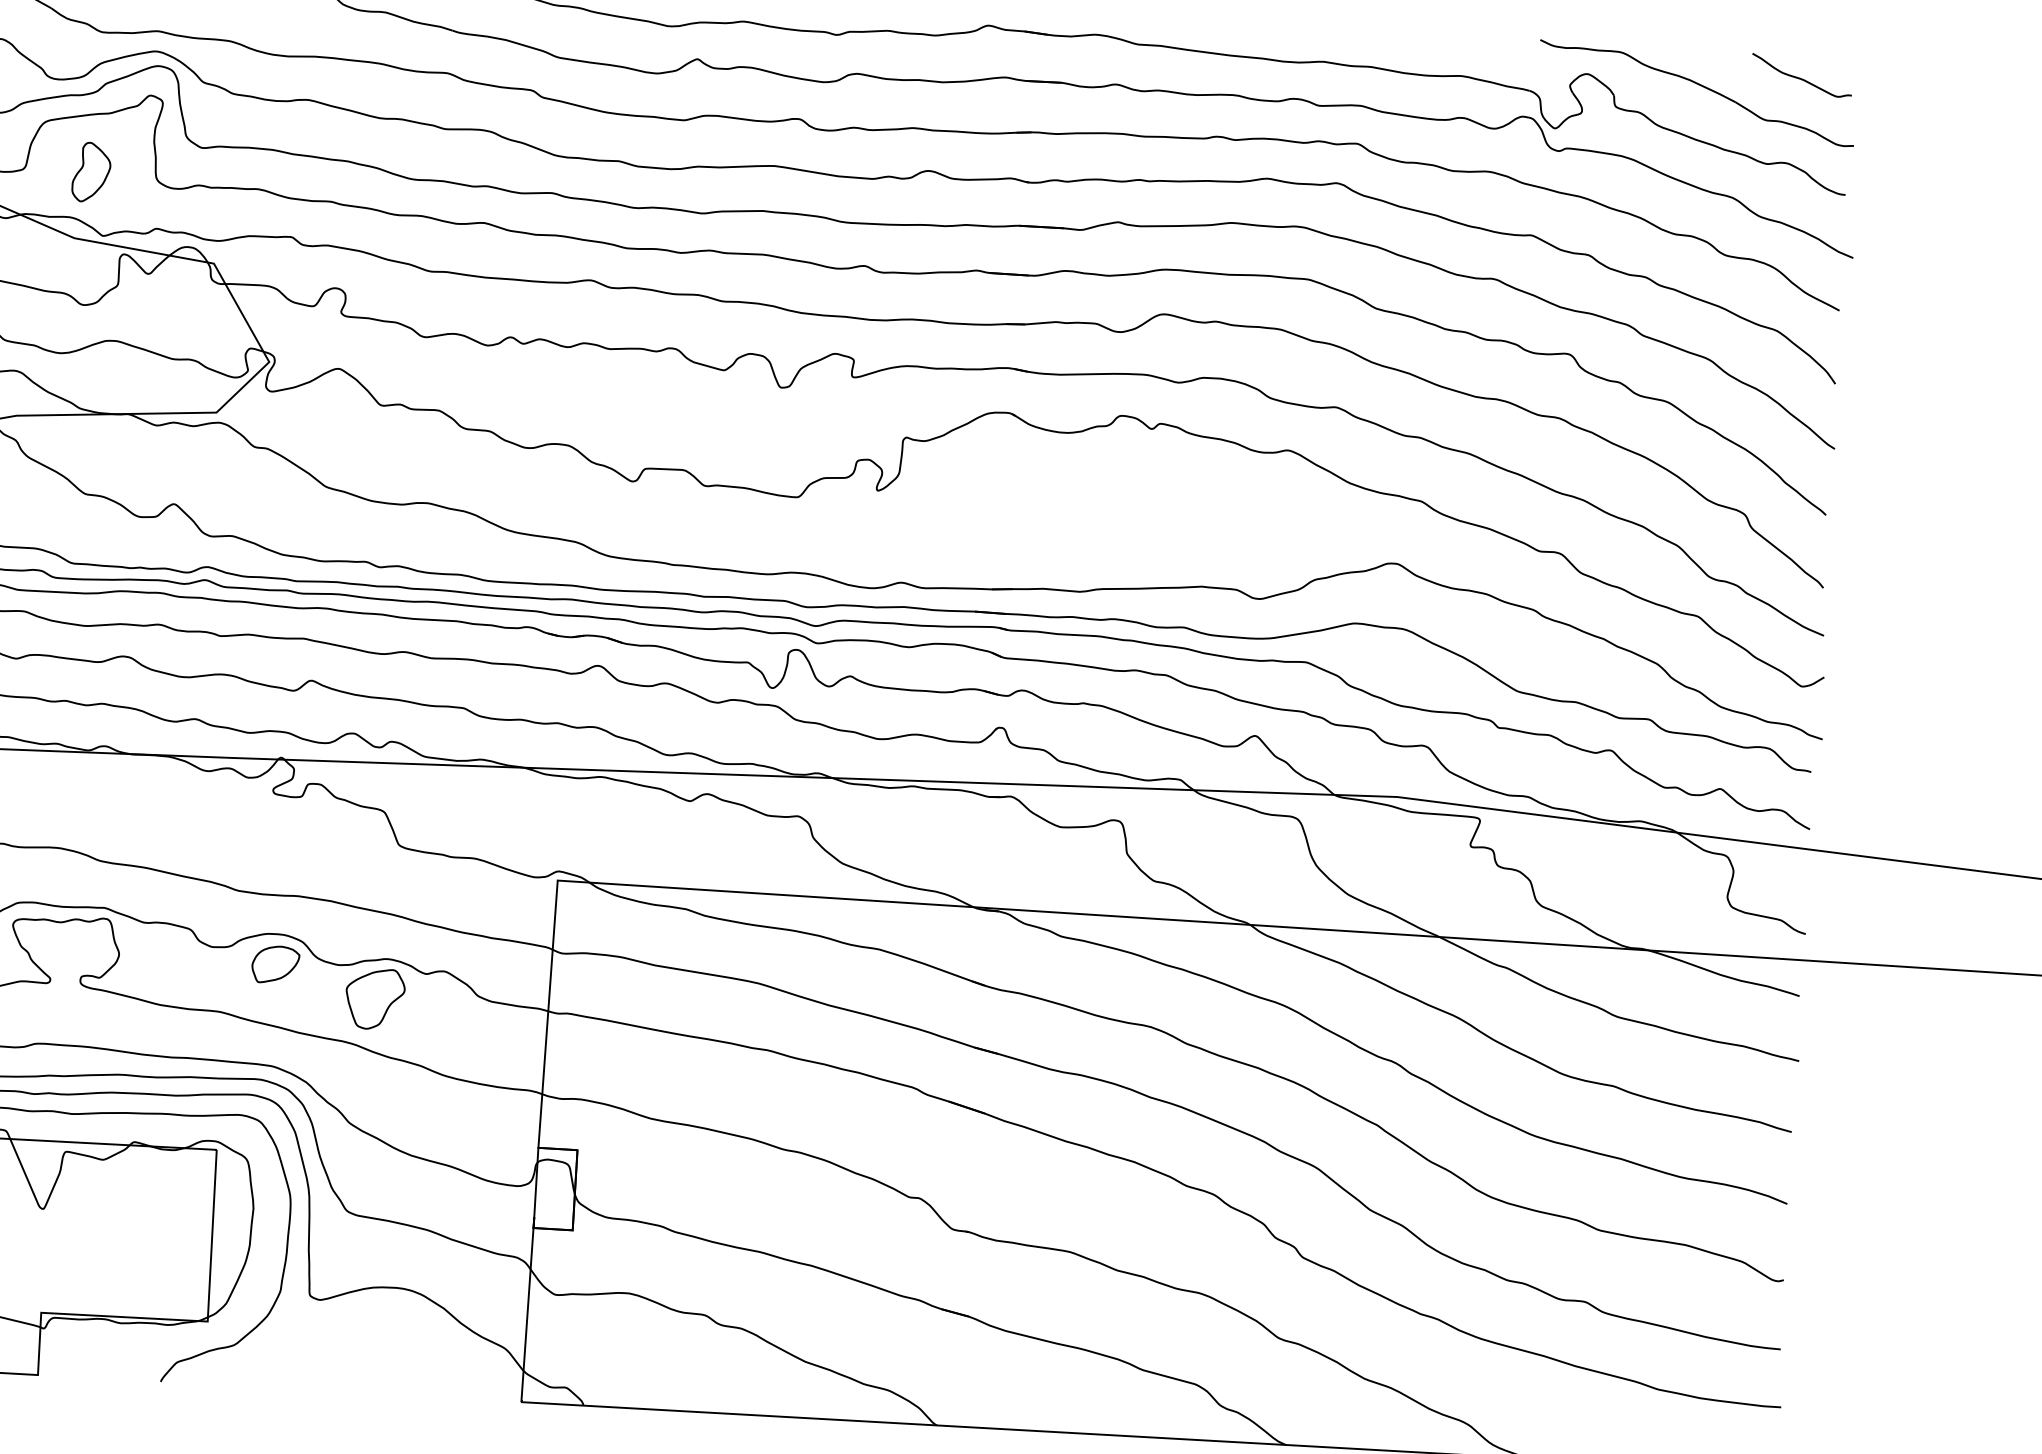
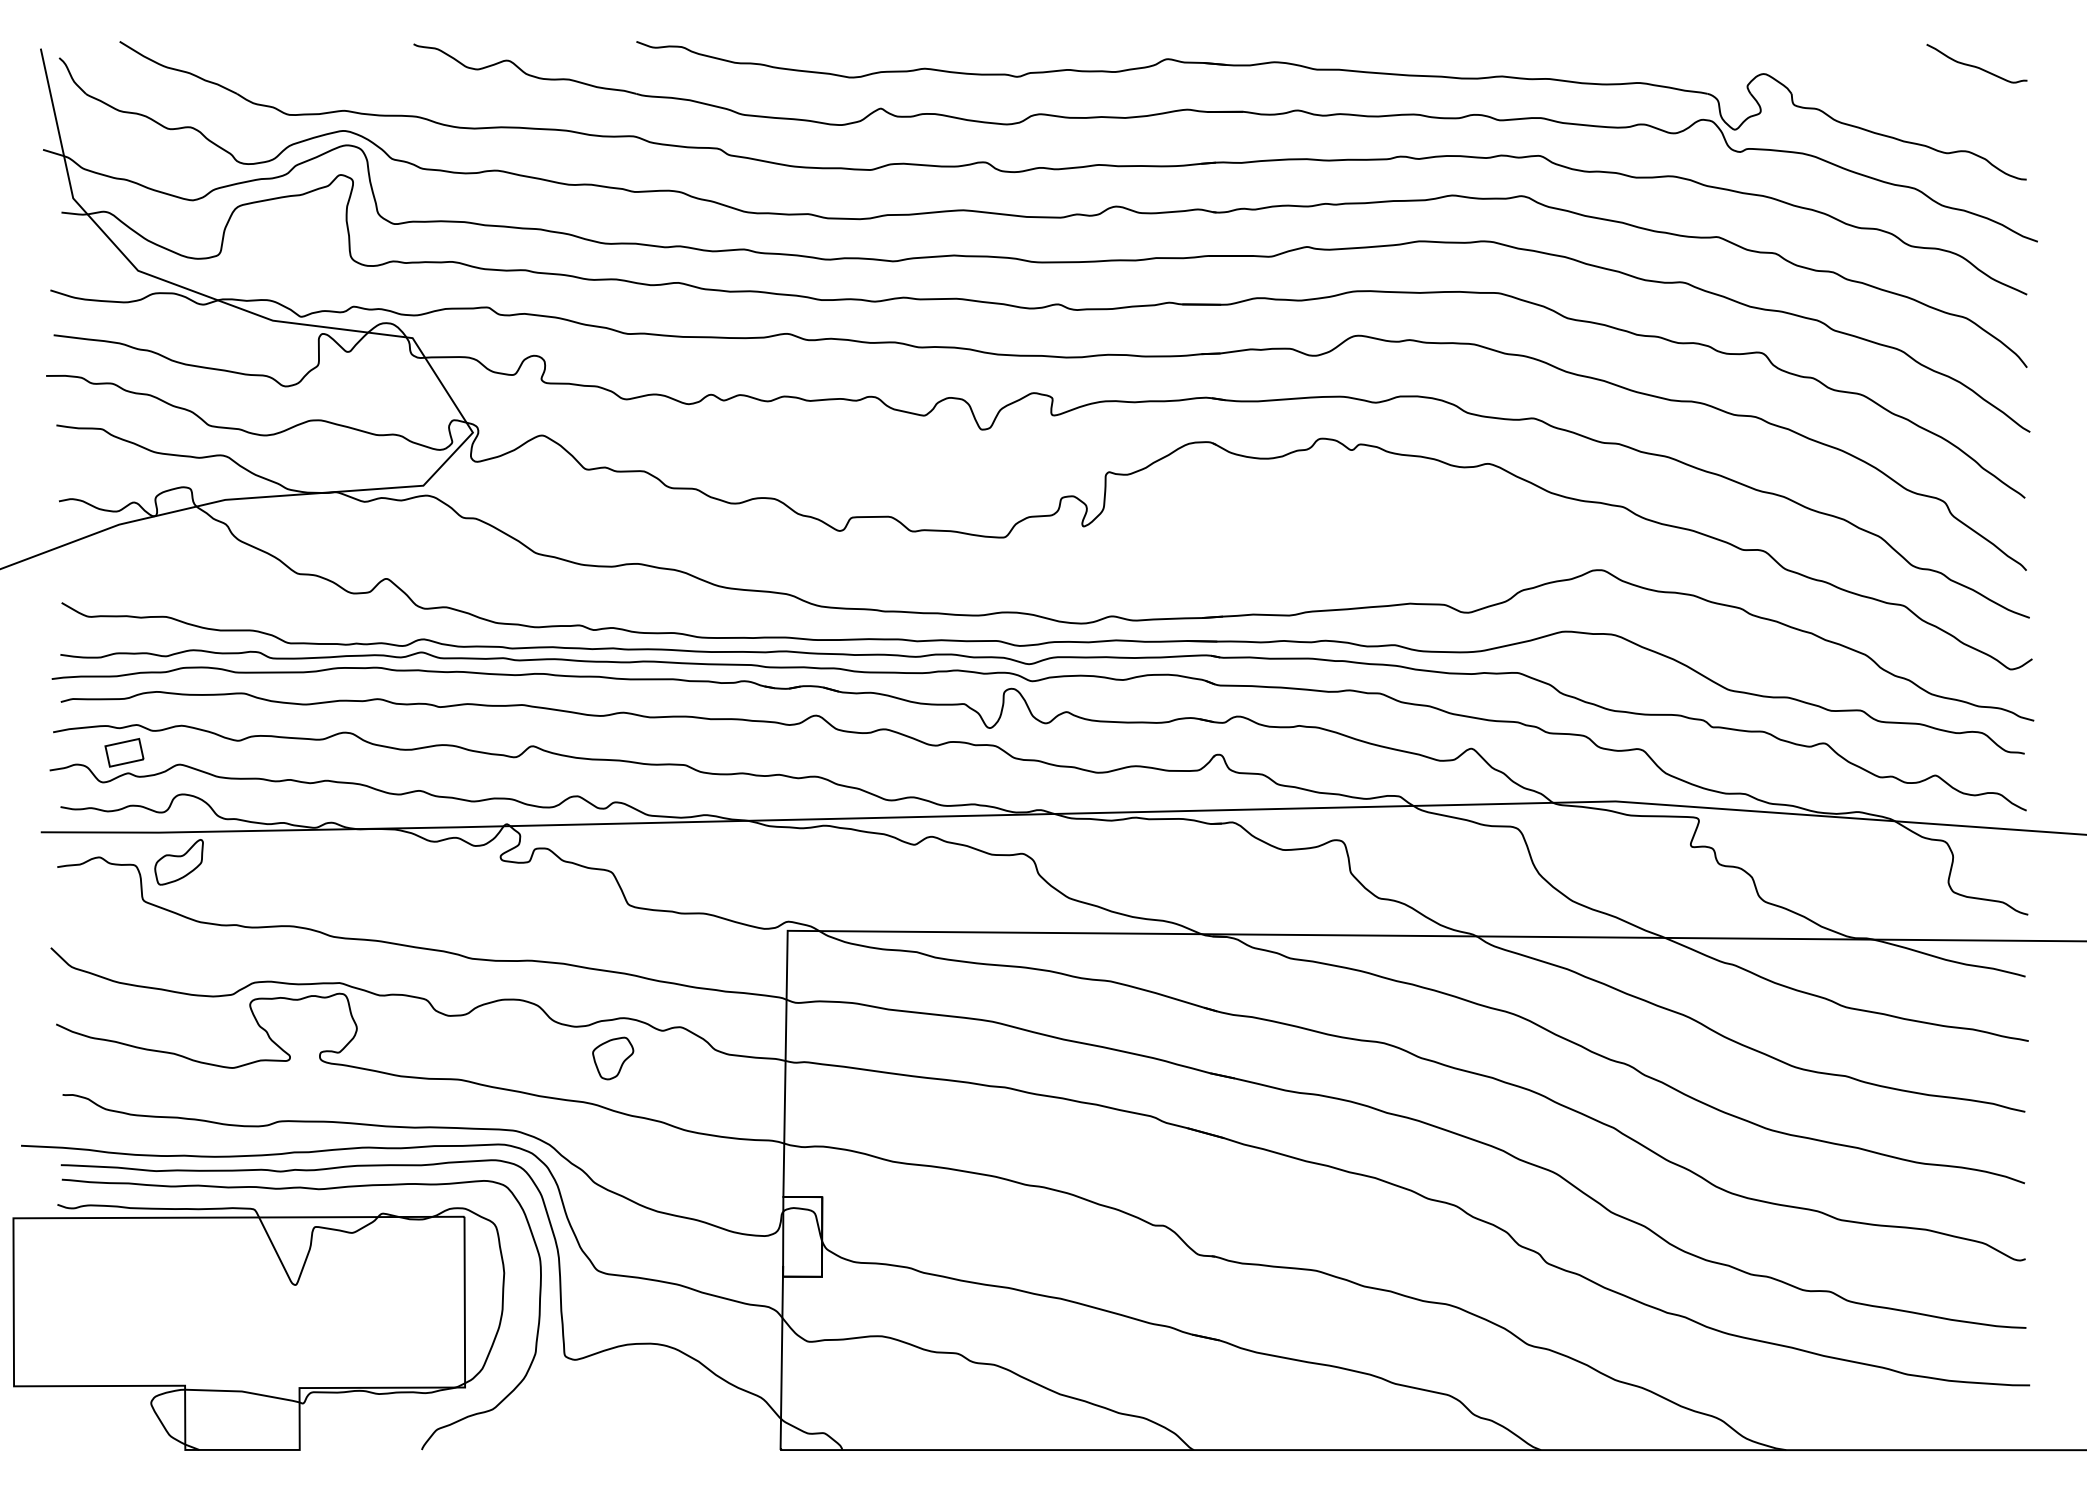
part: (1699, 85) -> (1875, 79), removed
part: (91, 172) -> (286, 254), removed
part: (275, 964) -> (512, 1029), removed
part: (374, 999) -> (612, 1058), size x0.7

